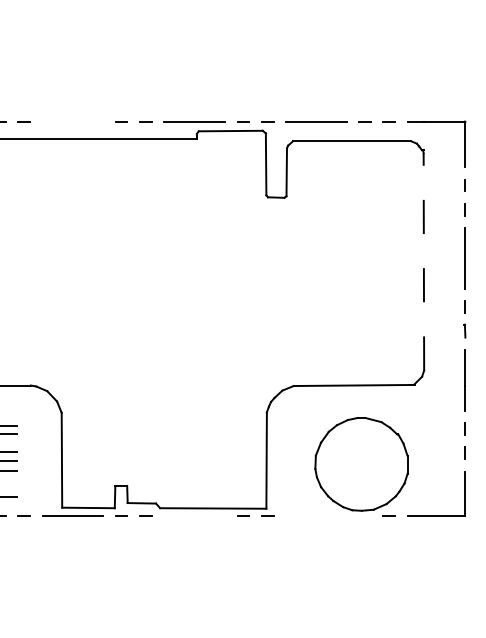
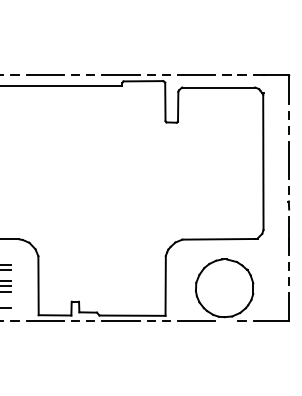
line: (73, 121) -> (45, 75), added
line: (424, 261) -> (263, 162), dashed -> solid
line: (193, 516) -> (120, 320), added
line: (316, 516) -> (196, 320), added

